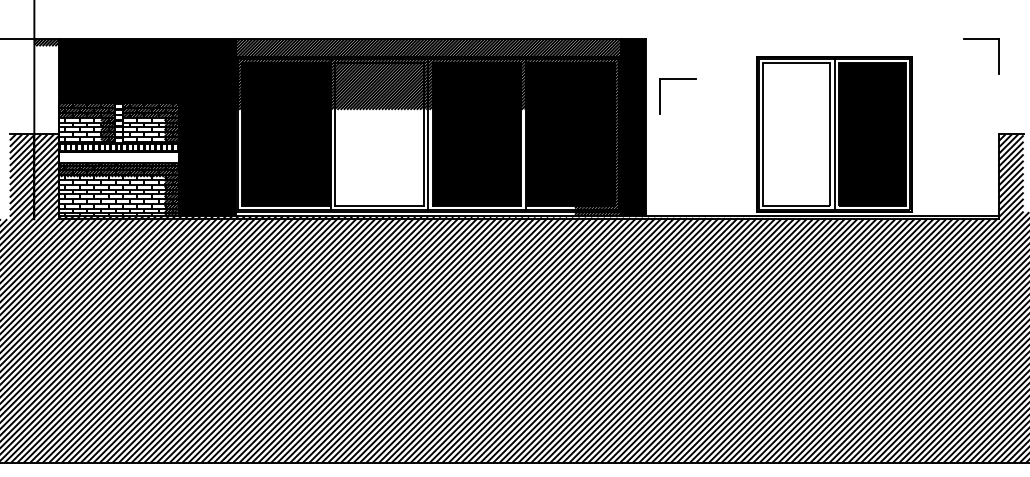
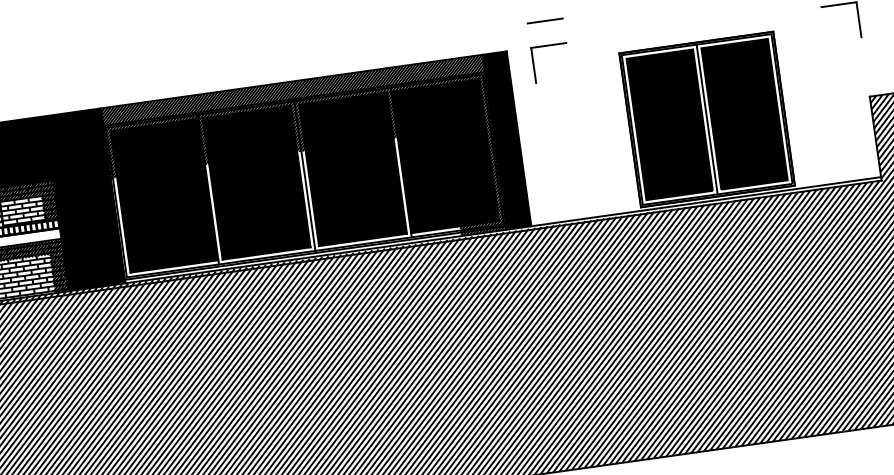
line: (687, 14) -> (544, 21), added
part: (677, 79) -> (548, 45), moved
fill: (379, 134) -> (256, 182), added
fill: (796, 134) -> (669, 124), added

